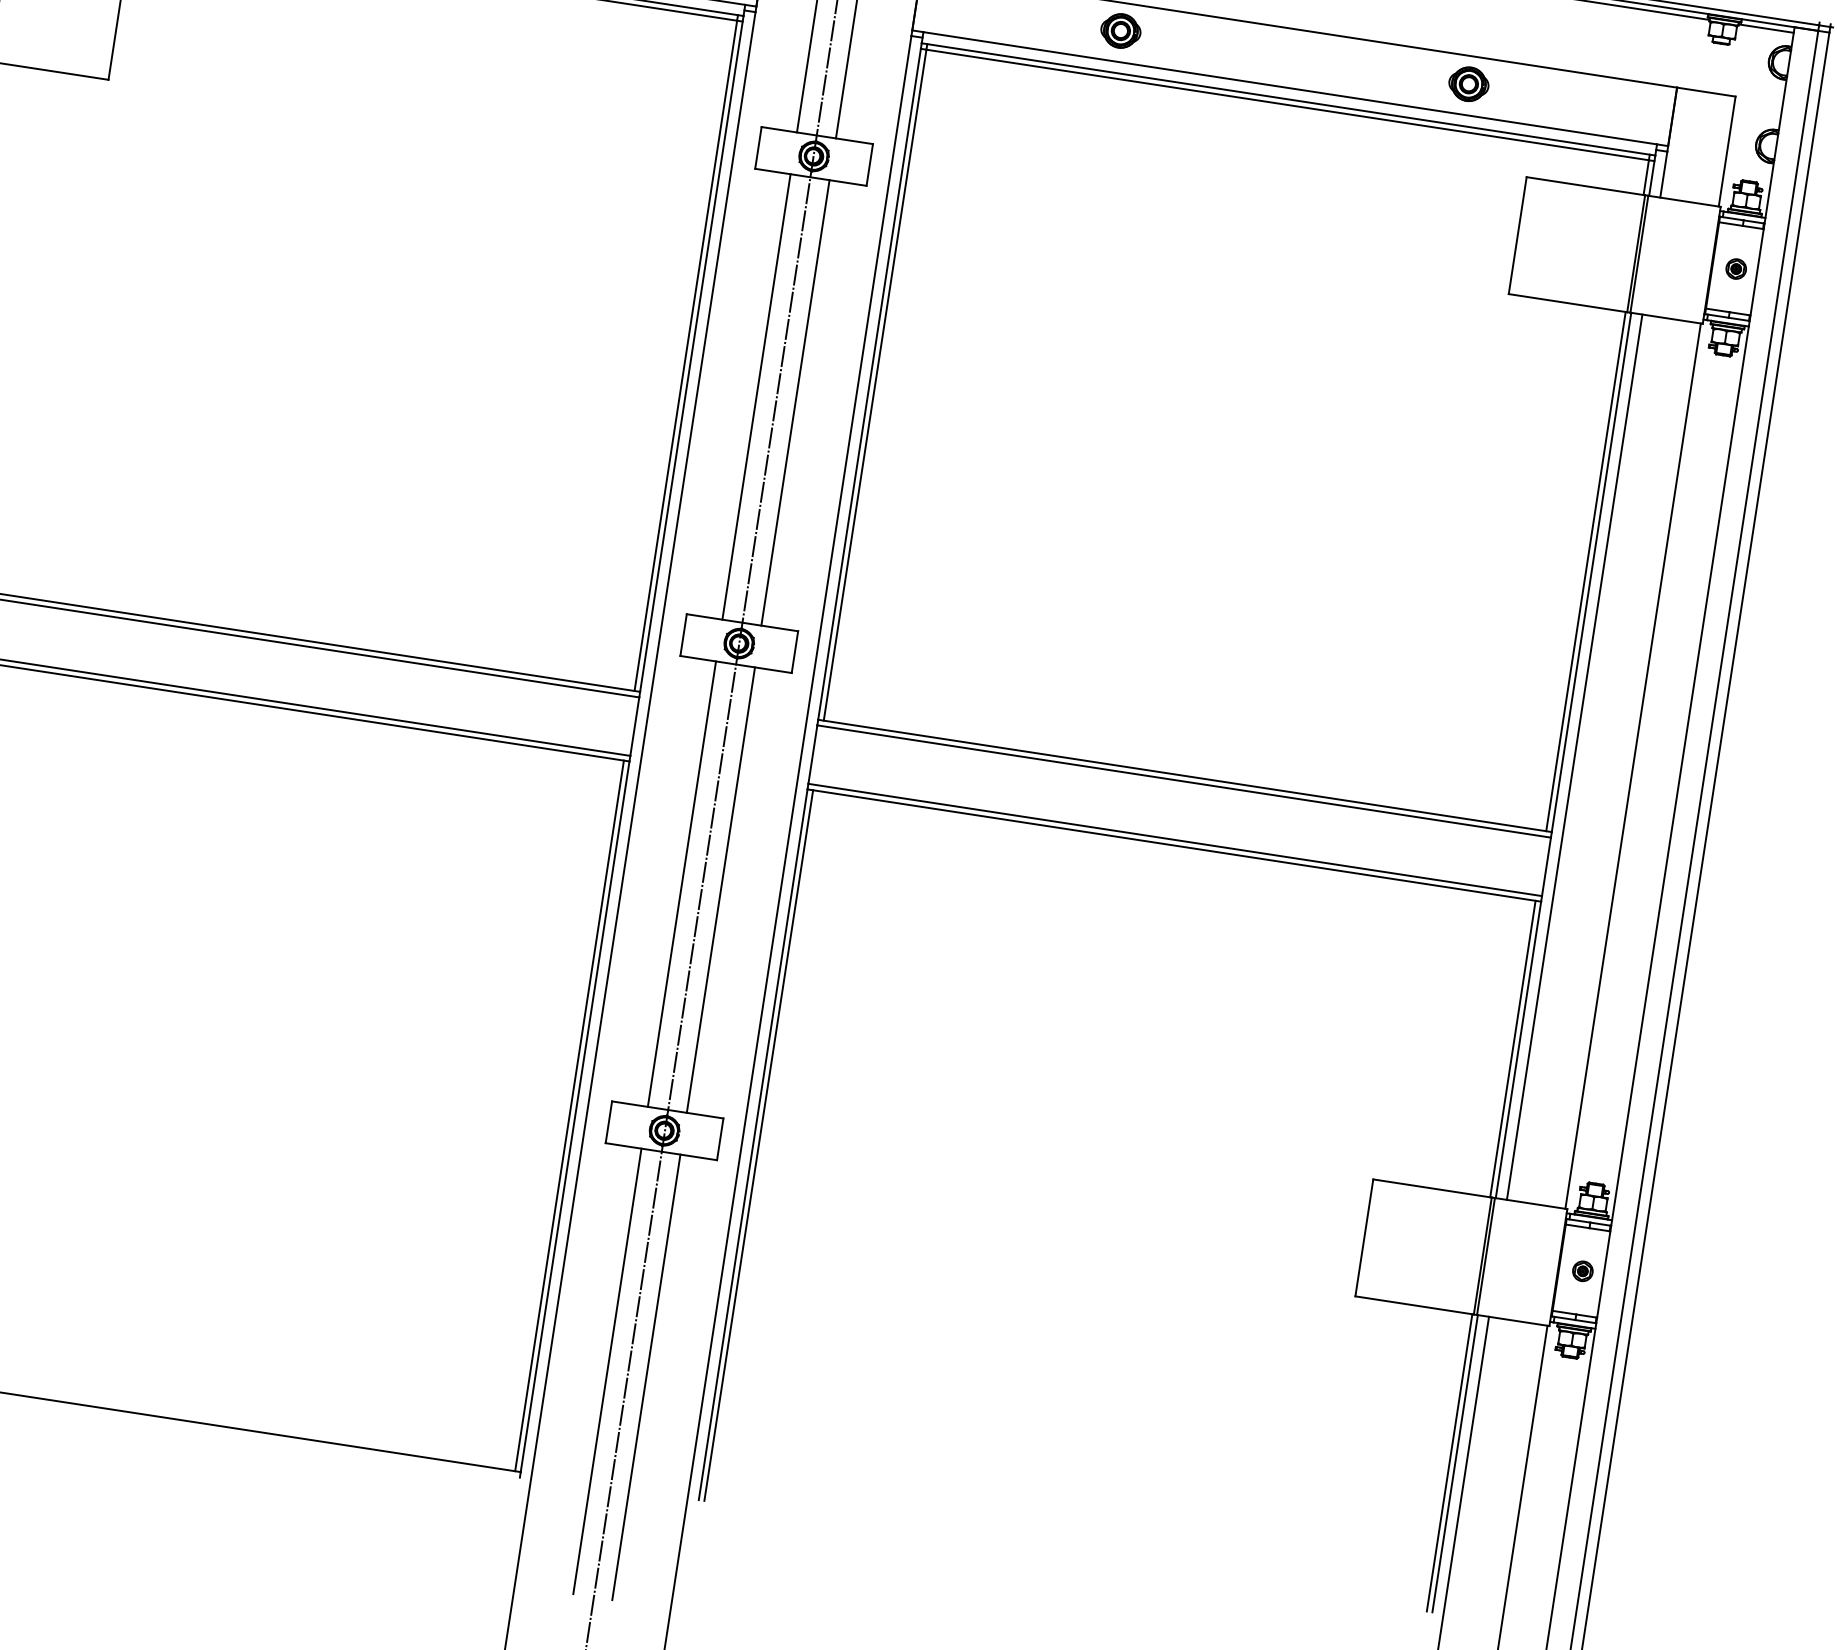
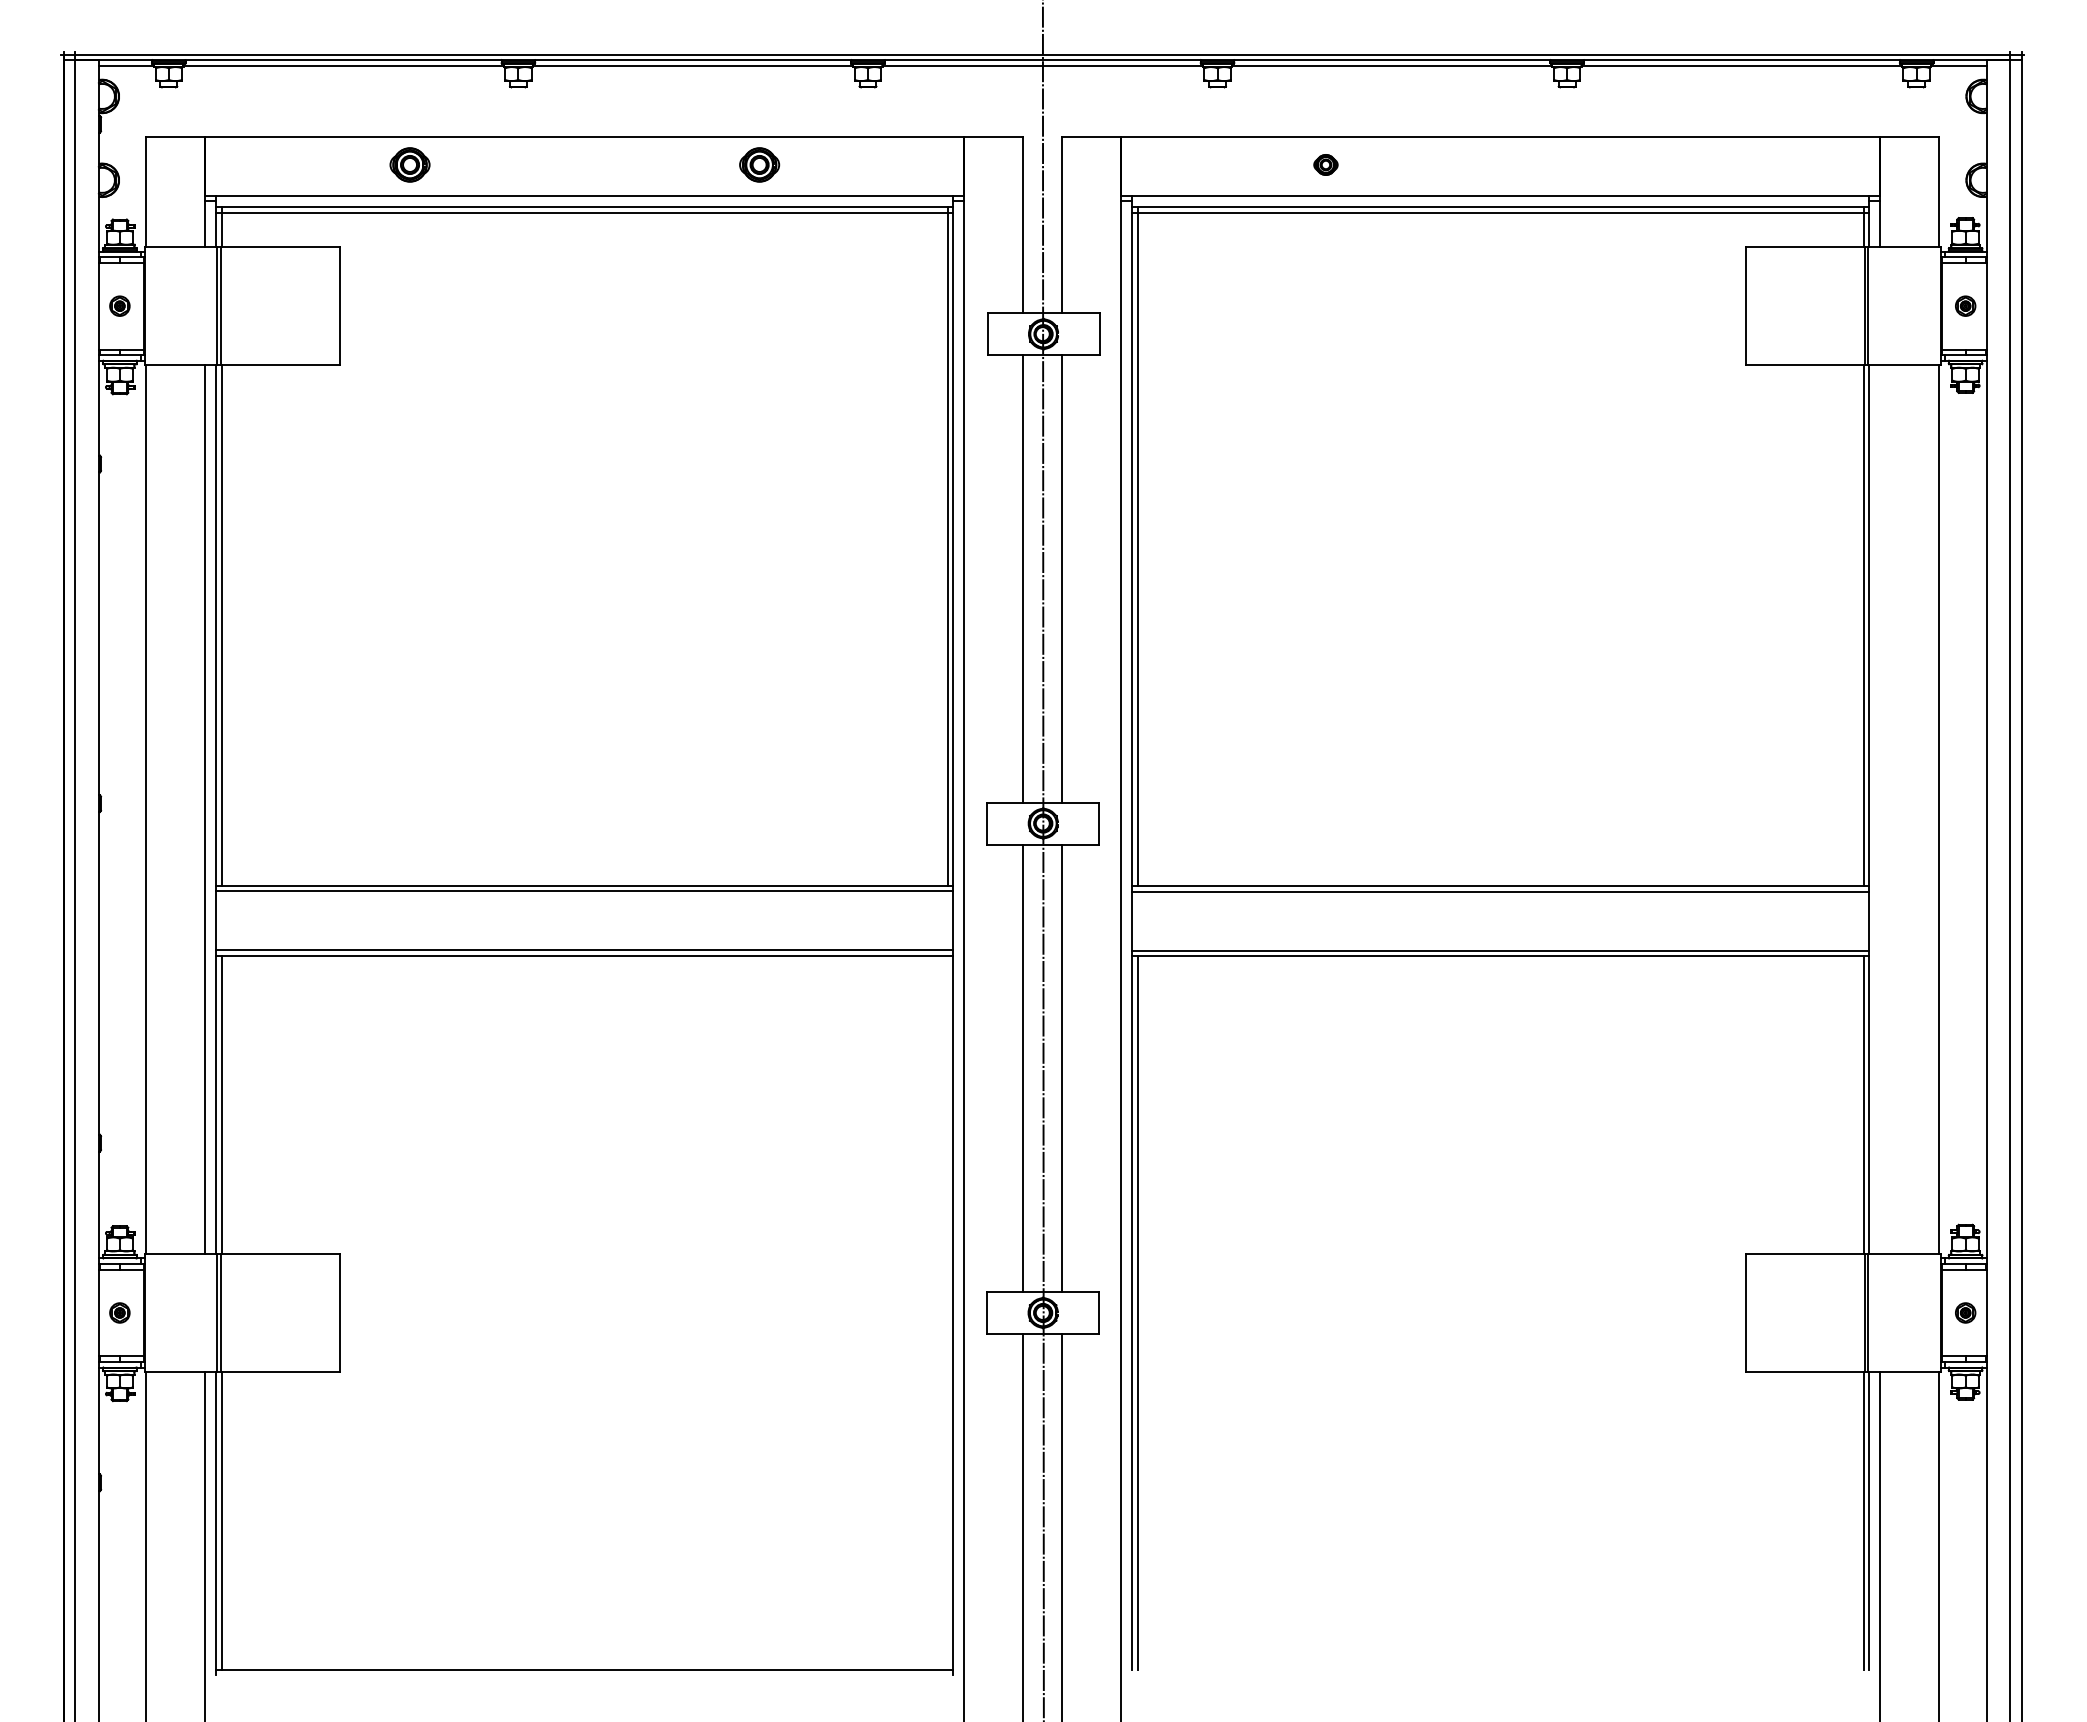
part: (1120, 30) -> (1325, 164), size x0.6
part: (1468, 83) -> (1675, 164), removed
line: (1574, 757) -> (1880, 809), removed
line: (569, 1115) -> (947, 1312), removed

